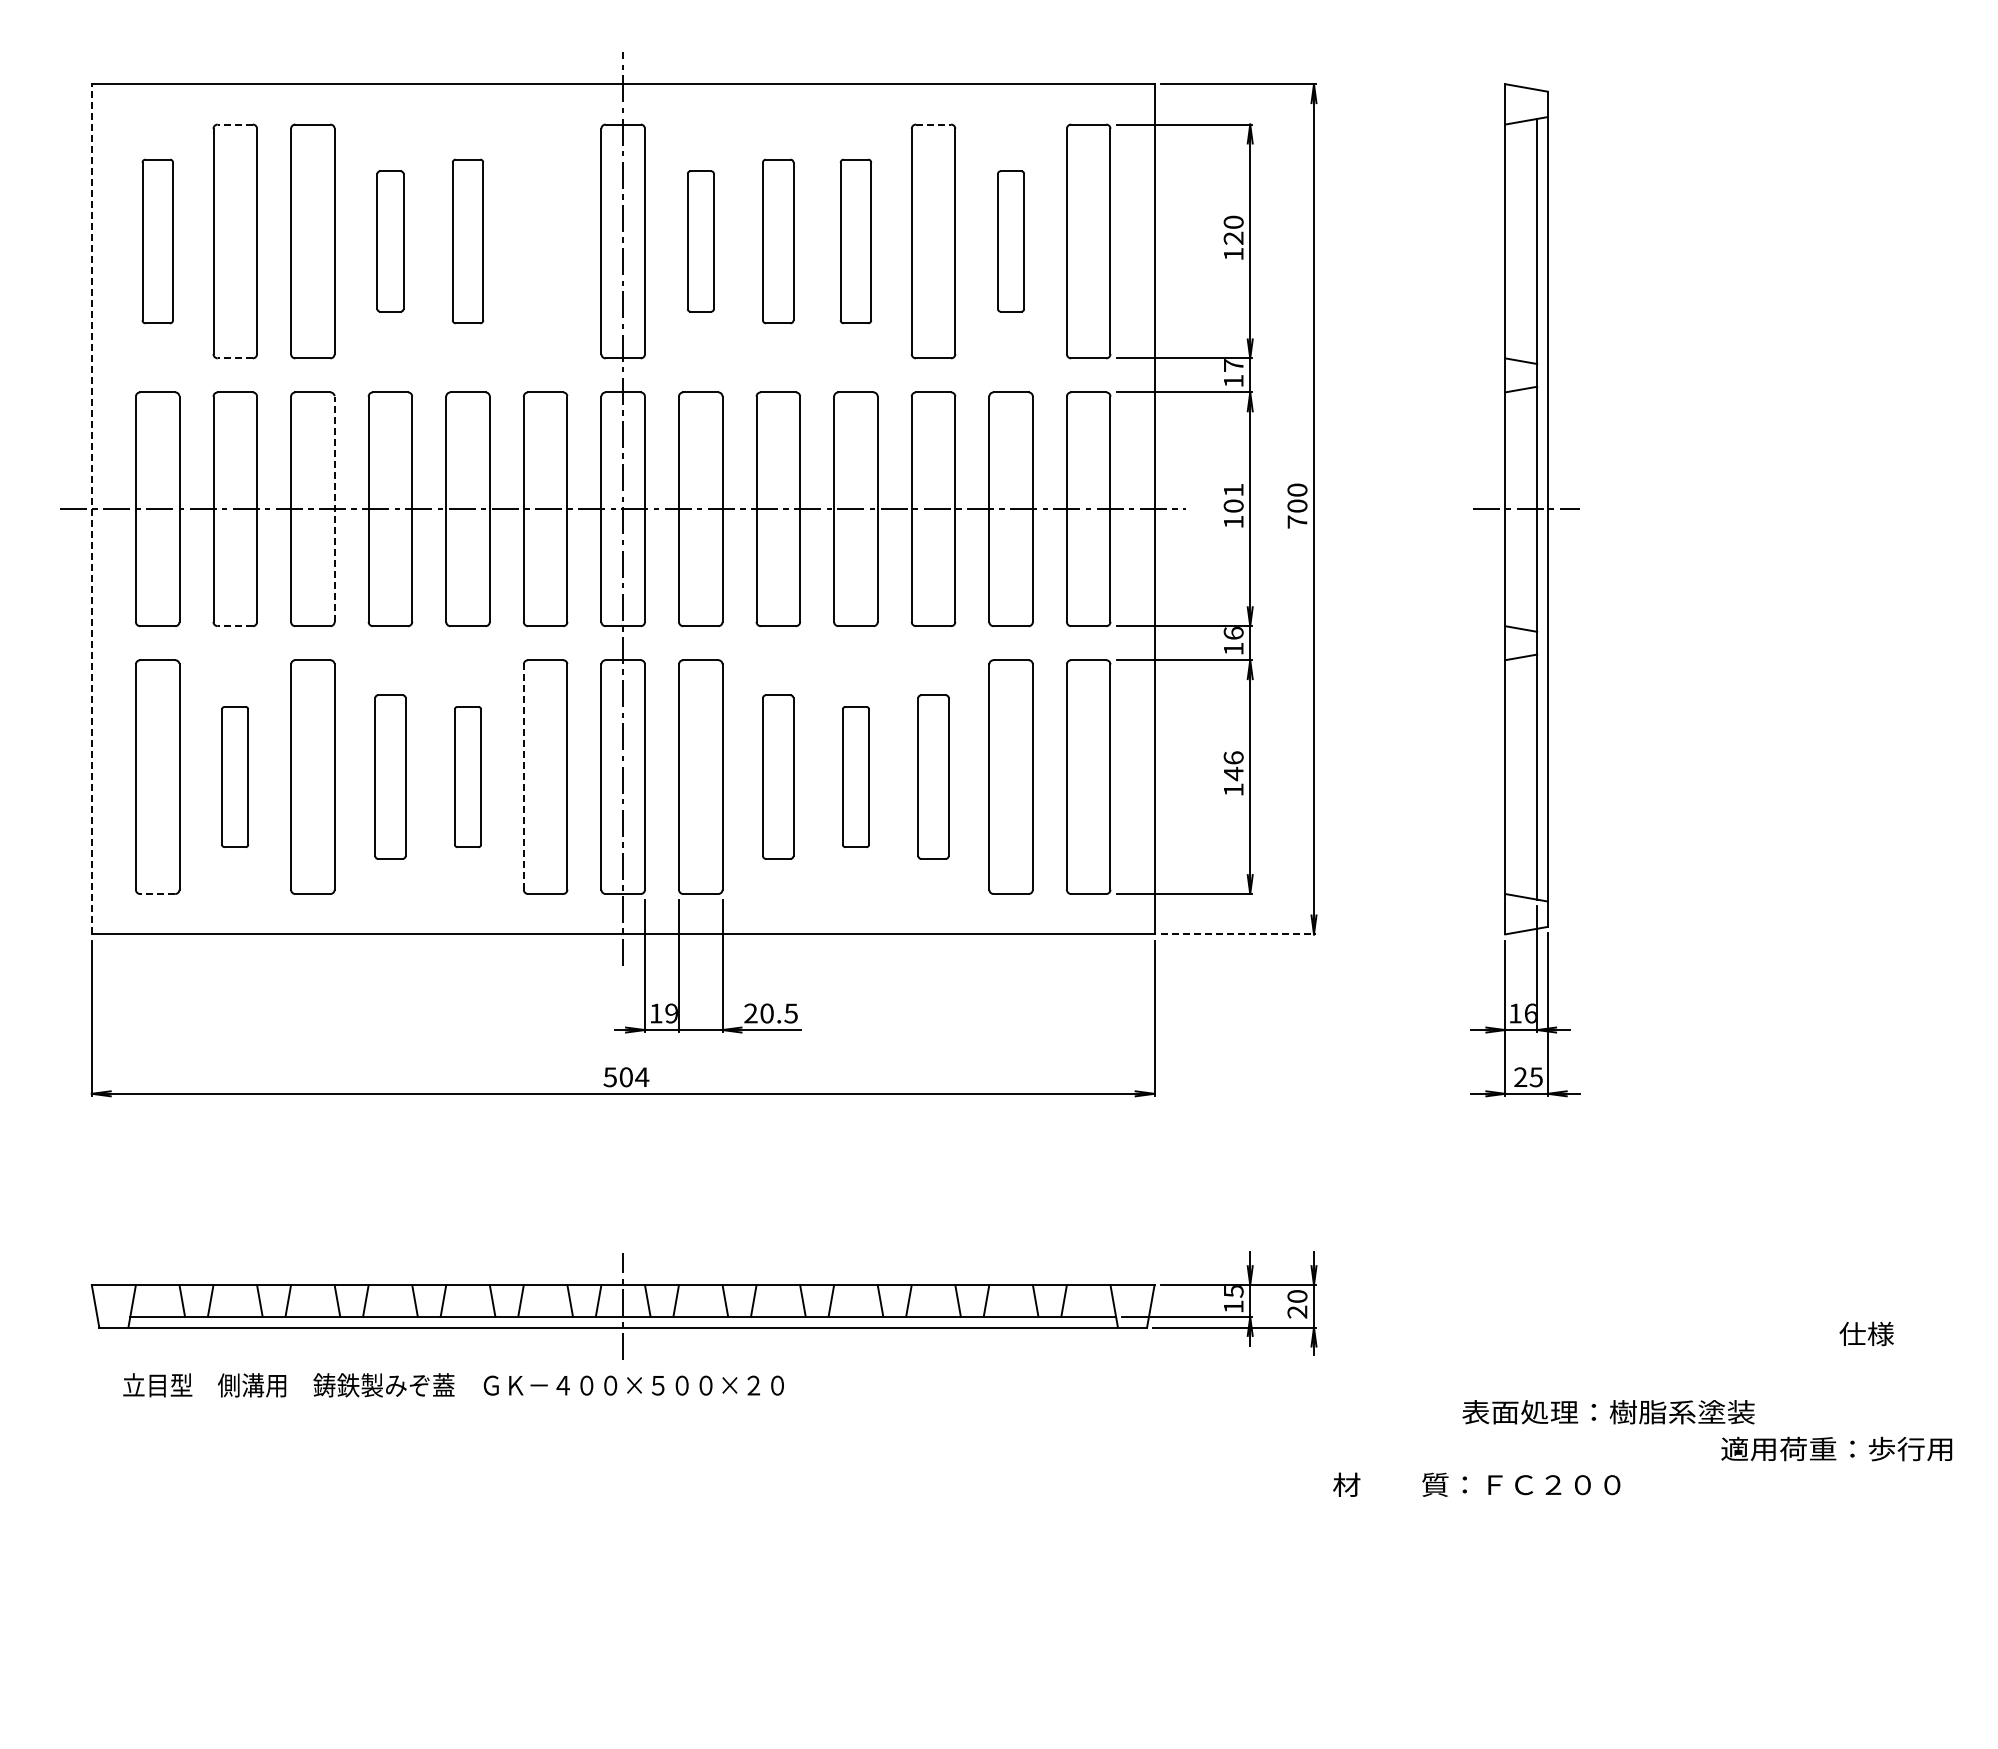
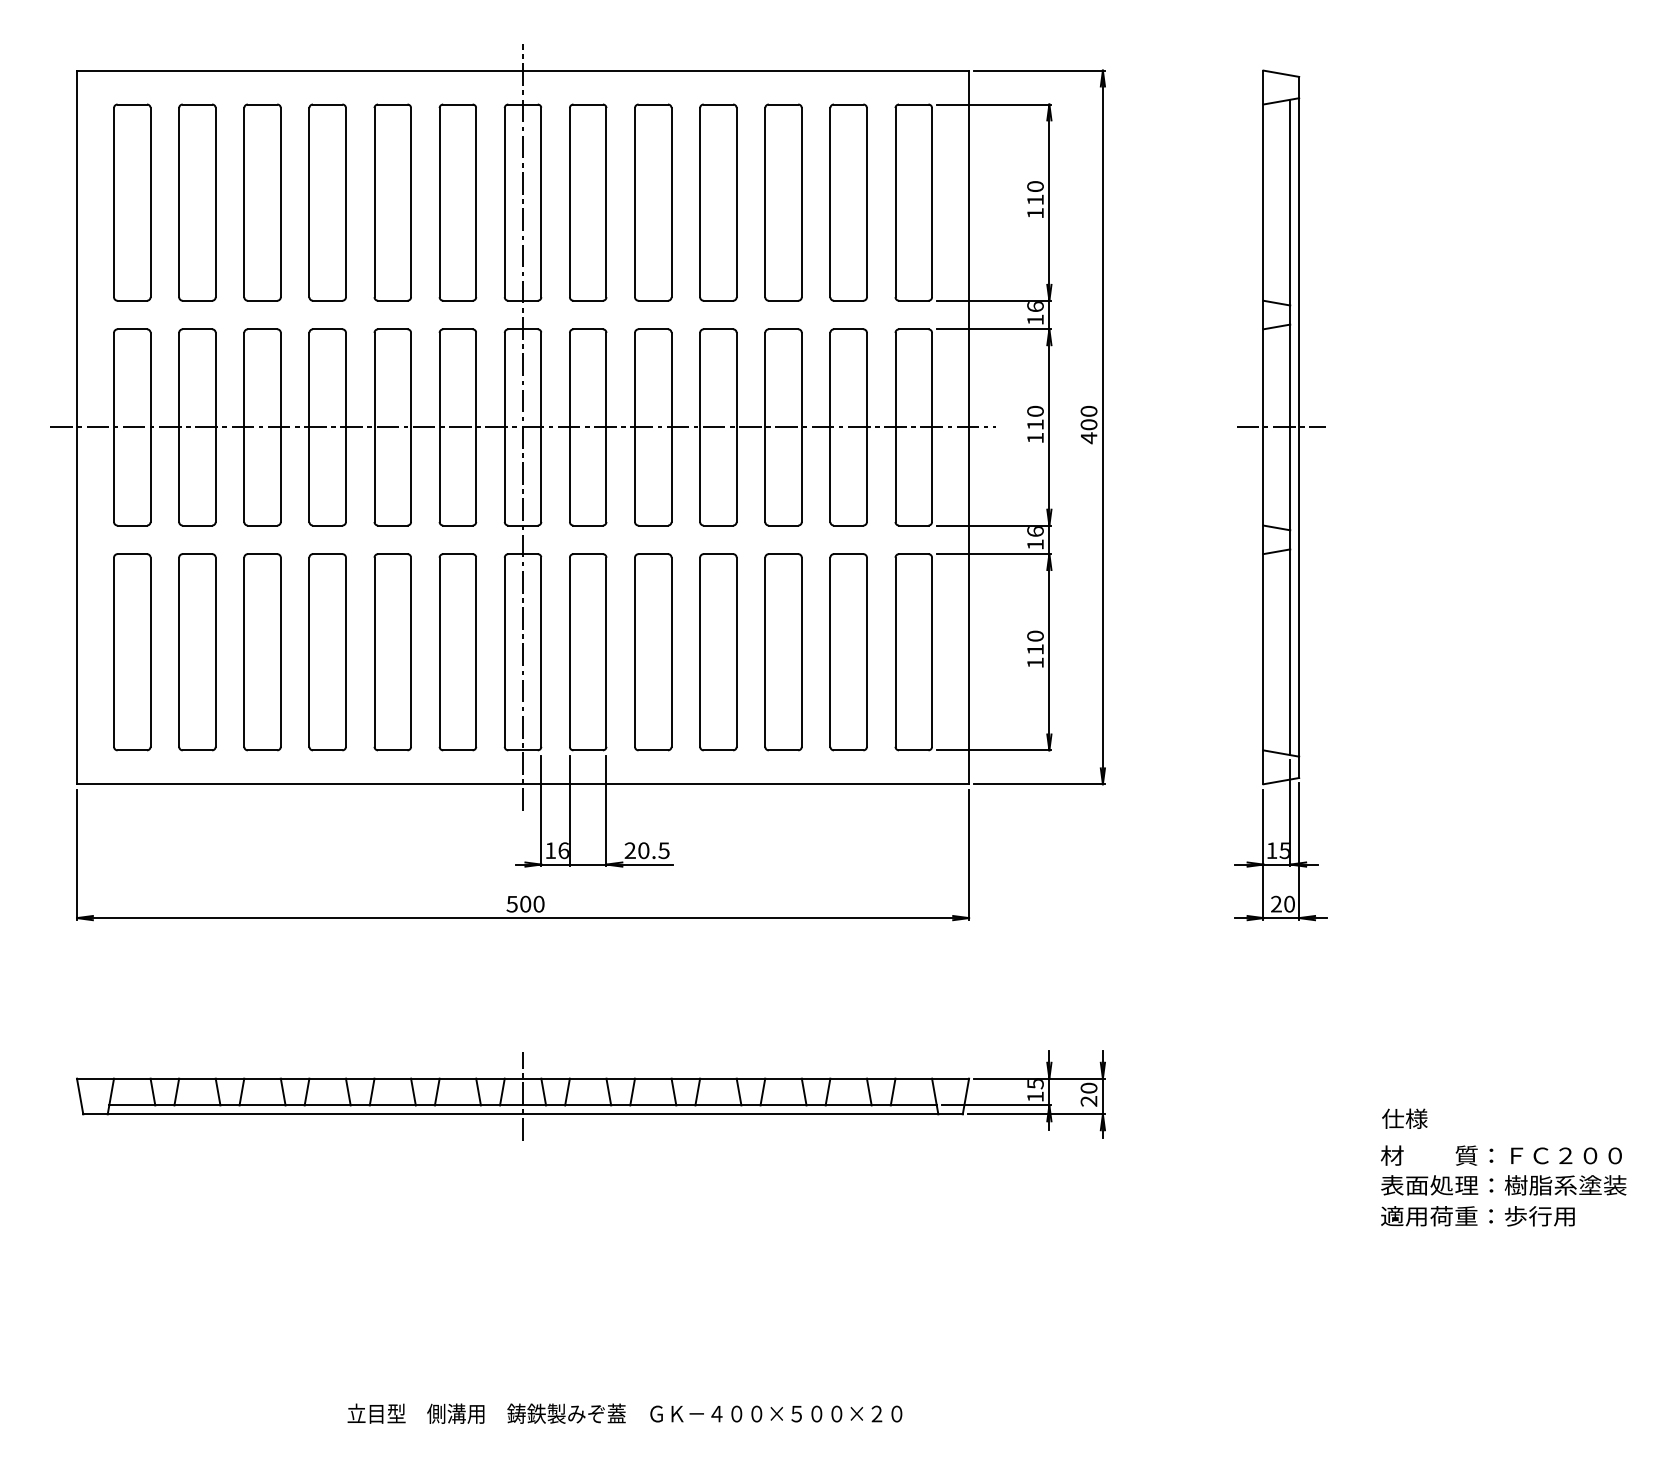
line: (235, 124) -> (197, 104), dashed -> solid
line: (933, 124) -> (783, 104), dashed -> solid
text: (1233, 237) -> (1035, 199), 120 -> 110
part: (157, 241) -> (132, 202), size x1.43
part: (390, 241) -> (327, 202), size x1.67
part: (467, 241) -> (392, 202), size x1.43
part: (545, 241) -> (457, 202), added
part: (700, 241) -> (587, 202), size x1.67
part: (777, 241) -> (652, 202), size x1.43
part: (855, 241) -> (718, 202), size x1.43
part: (1010, 241) -> (848, 202), size x1.67
line: (235, 358) -> (197, 300), dashed -> solid
text: (1233, 365) -> (1035, 306), 17 -> 16
text: (1233, 497) -> (1035, 417), 101 -> 110
line: (91, 508) -> (76, 426), dashed -> solid
line: (334, 509) -> (280, 427), dashed -> solid
text: (1297, 522) -> (1089, 438), 700 -> 400
line: (235, 626) -> (197, 525), dashed -> solid
text: (1233, 766) -> (1035, 643), 146 -> 110
part: (234, 776) -> (196, 651), size x1.67
part: (390, 776) -> (327, 651), size x1.43
part: (467, 776) -> (392, 651), size x1.67
part: (777, 776) -> (652, 651), size x1.43
part: (855, 776) -> (718, 651), size x1.67
part: (933, 776) -> (783, 651), size x1.43
line: (523, 777) -> (439, 652), dashed -> solid
line: (157, 894) -> (132, 750), dashed -> solid
line: (1238, 934) -> (1039, 784), dashed -> solid
text: (671, 1013) -> (563, 850), 19 -> 16
text: (1529, 1013) -> (1283, 850), 16 -> 15
text: (642, 1077) -> (539, 904), 504 -> 500
text: (1535, 1077) -> (1288, 904), 25 -> 20
text: (1866, 1333) -> (1404, 1118), moved
text: (453, 1385) -> (624, 1413), moved
text: (1608, 1412) -> (1503, 1185), moved
text: (1836, 1448) -> (1477, 1215), moved
text: (1476, 1484) -> (1501, 1155), moved

